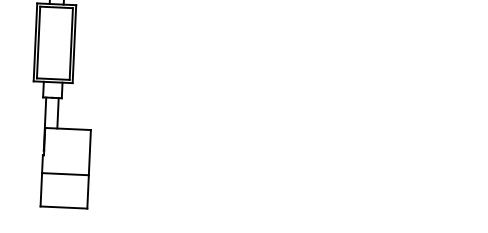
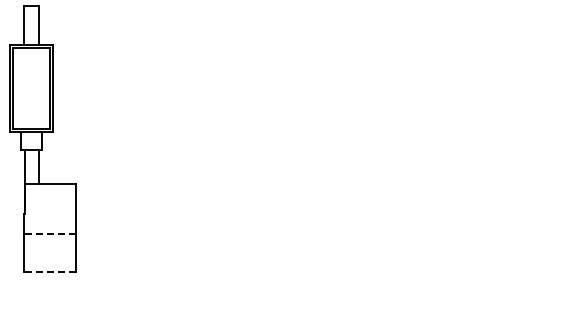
line: (64, 174) -> (49, 234), solid -> dashed
line: (63, 207) -> (49, 271), solid -> dashed

